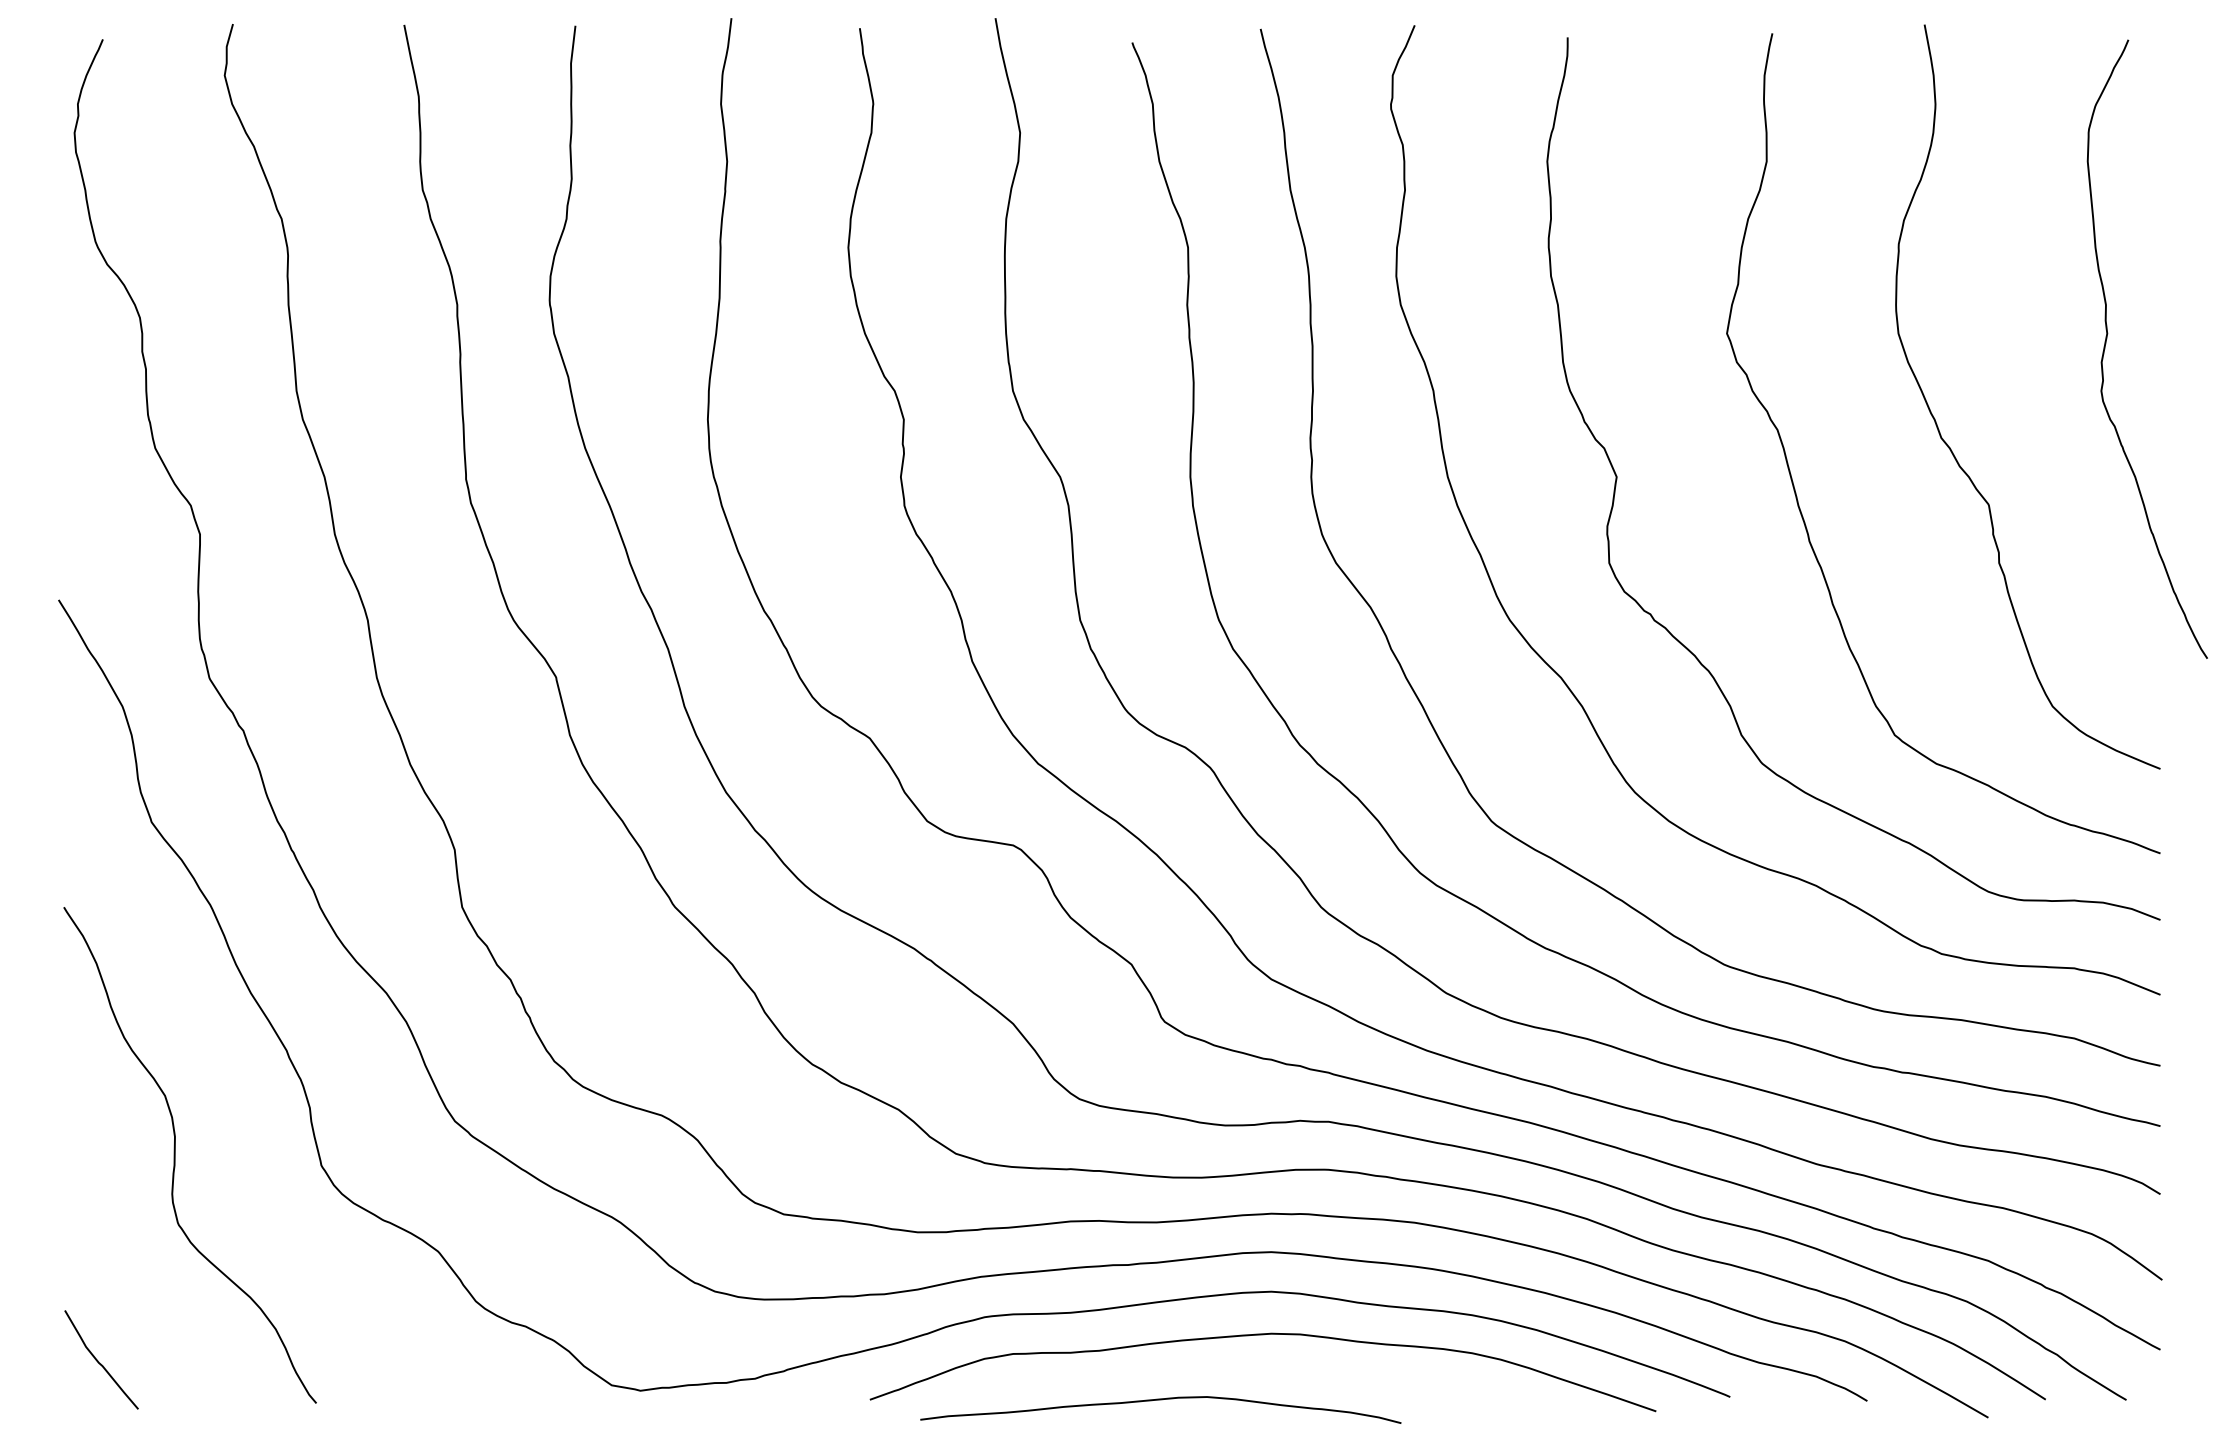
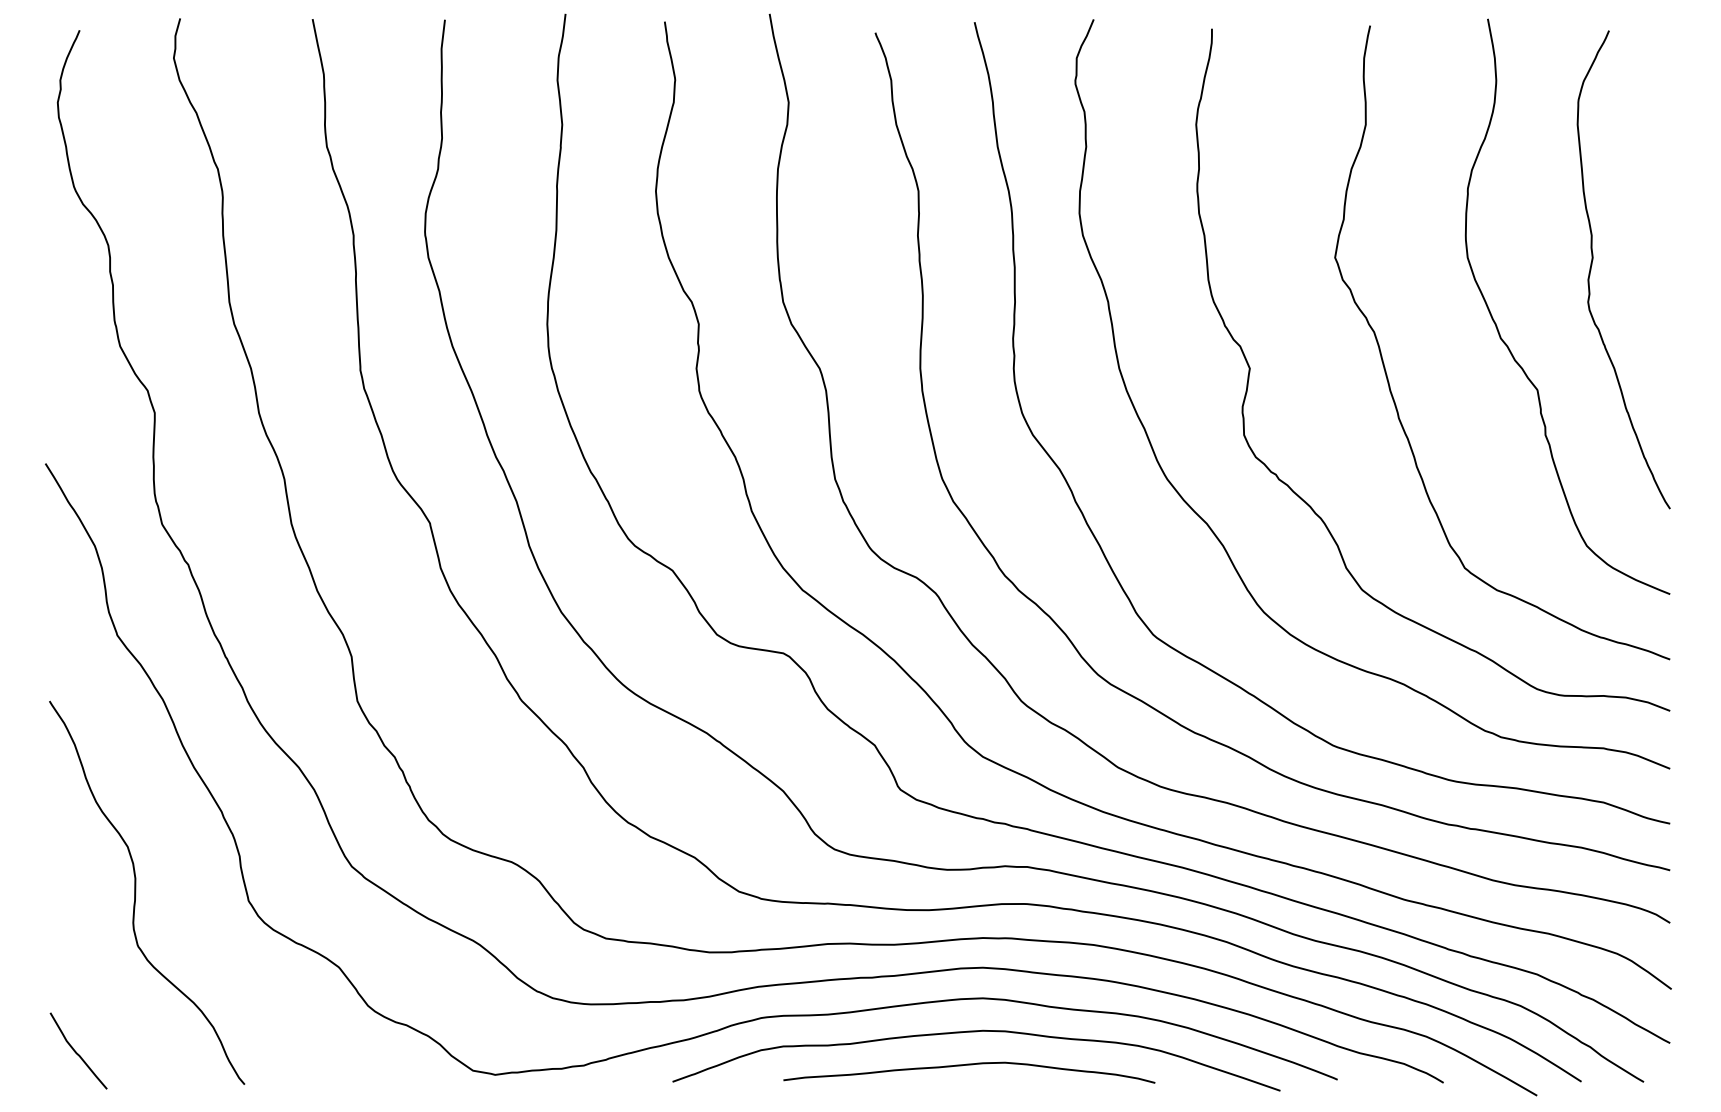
curve: (2106, 344) -> (1592, 266), moved
curve: (1160, 1400) -> (969, 1065), moved

